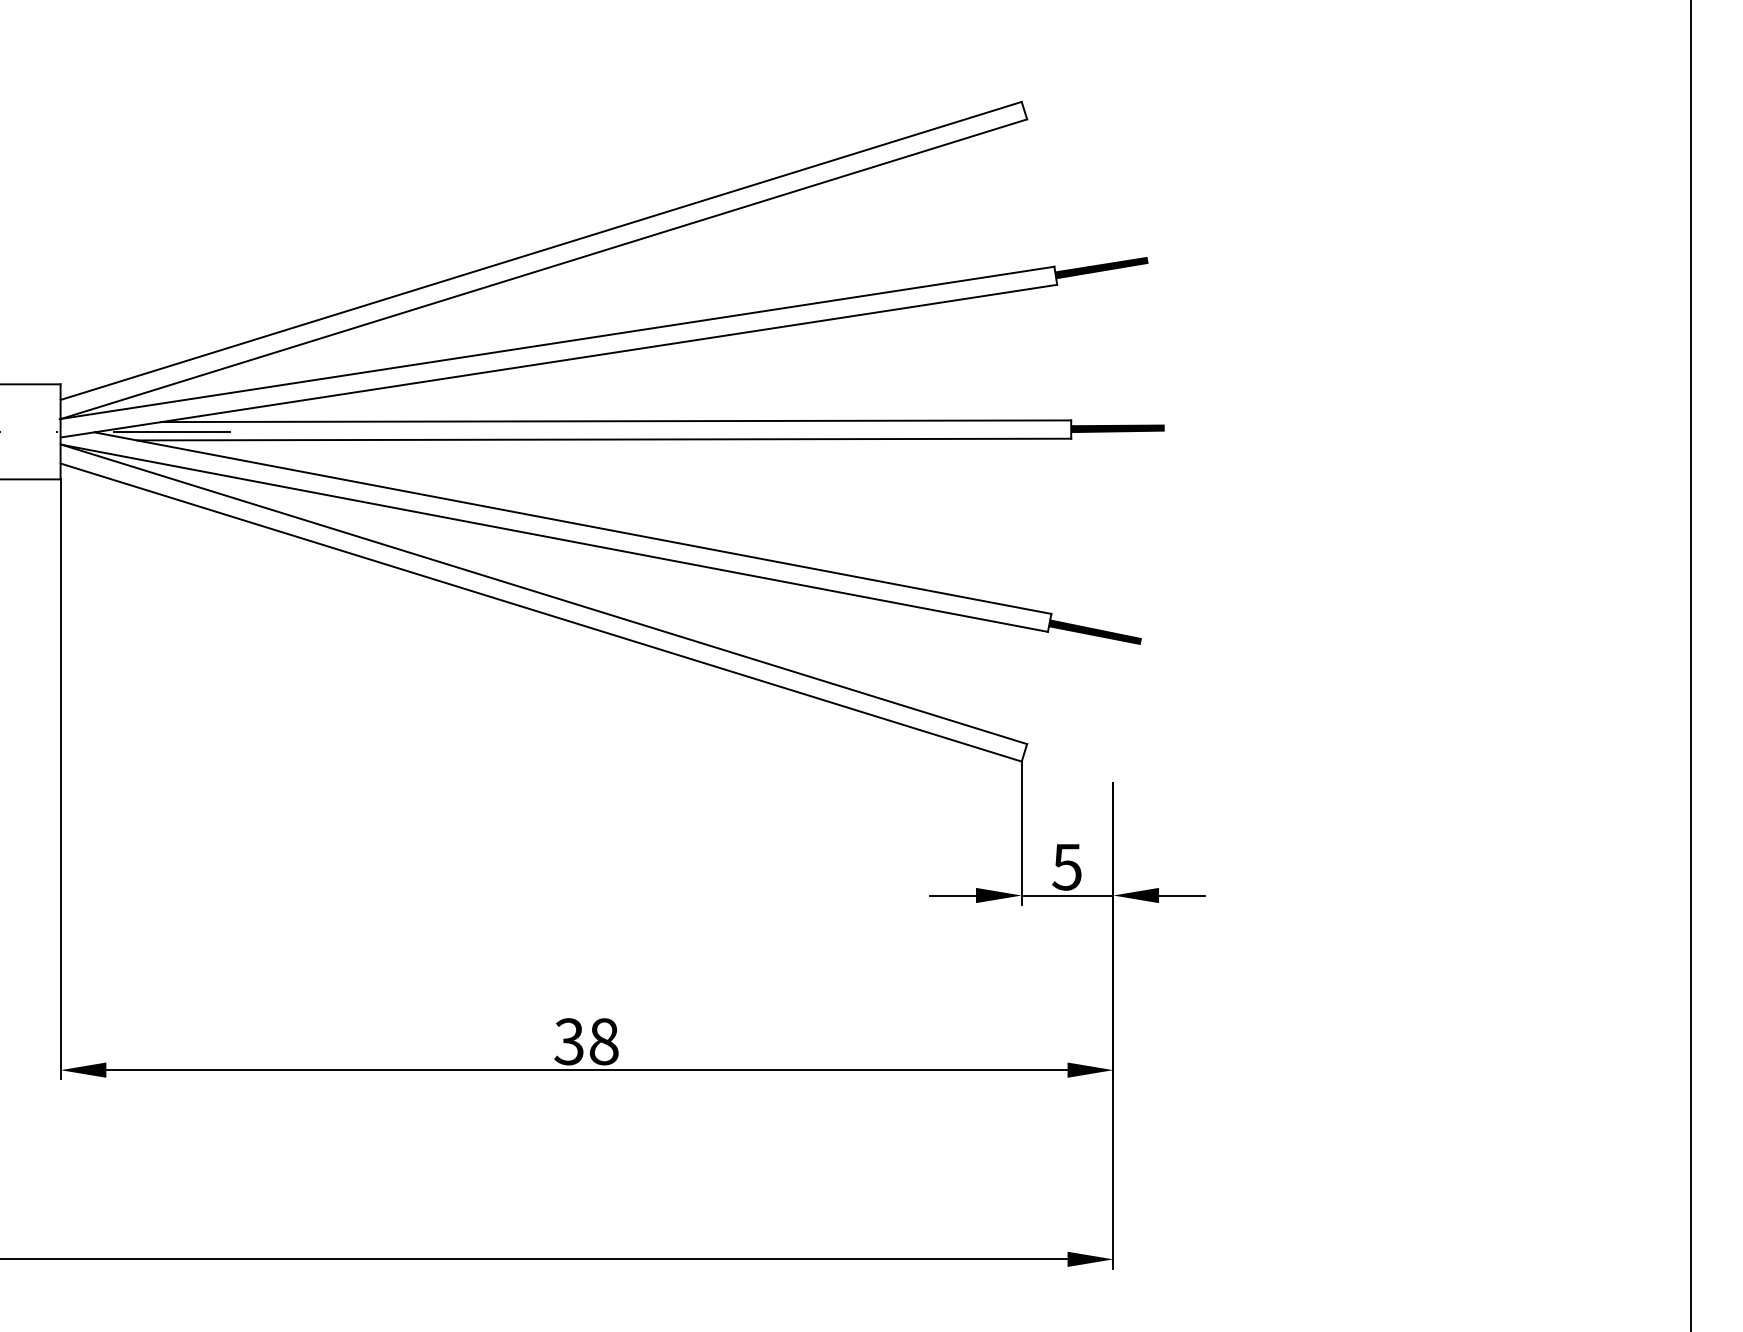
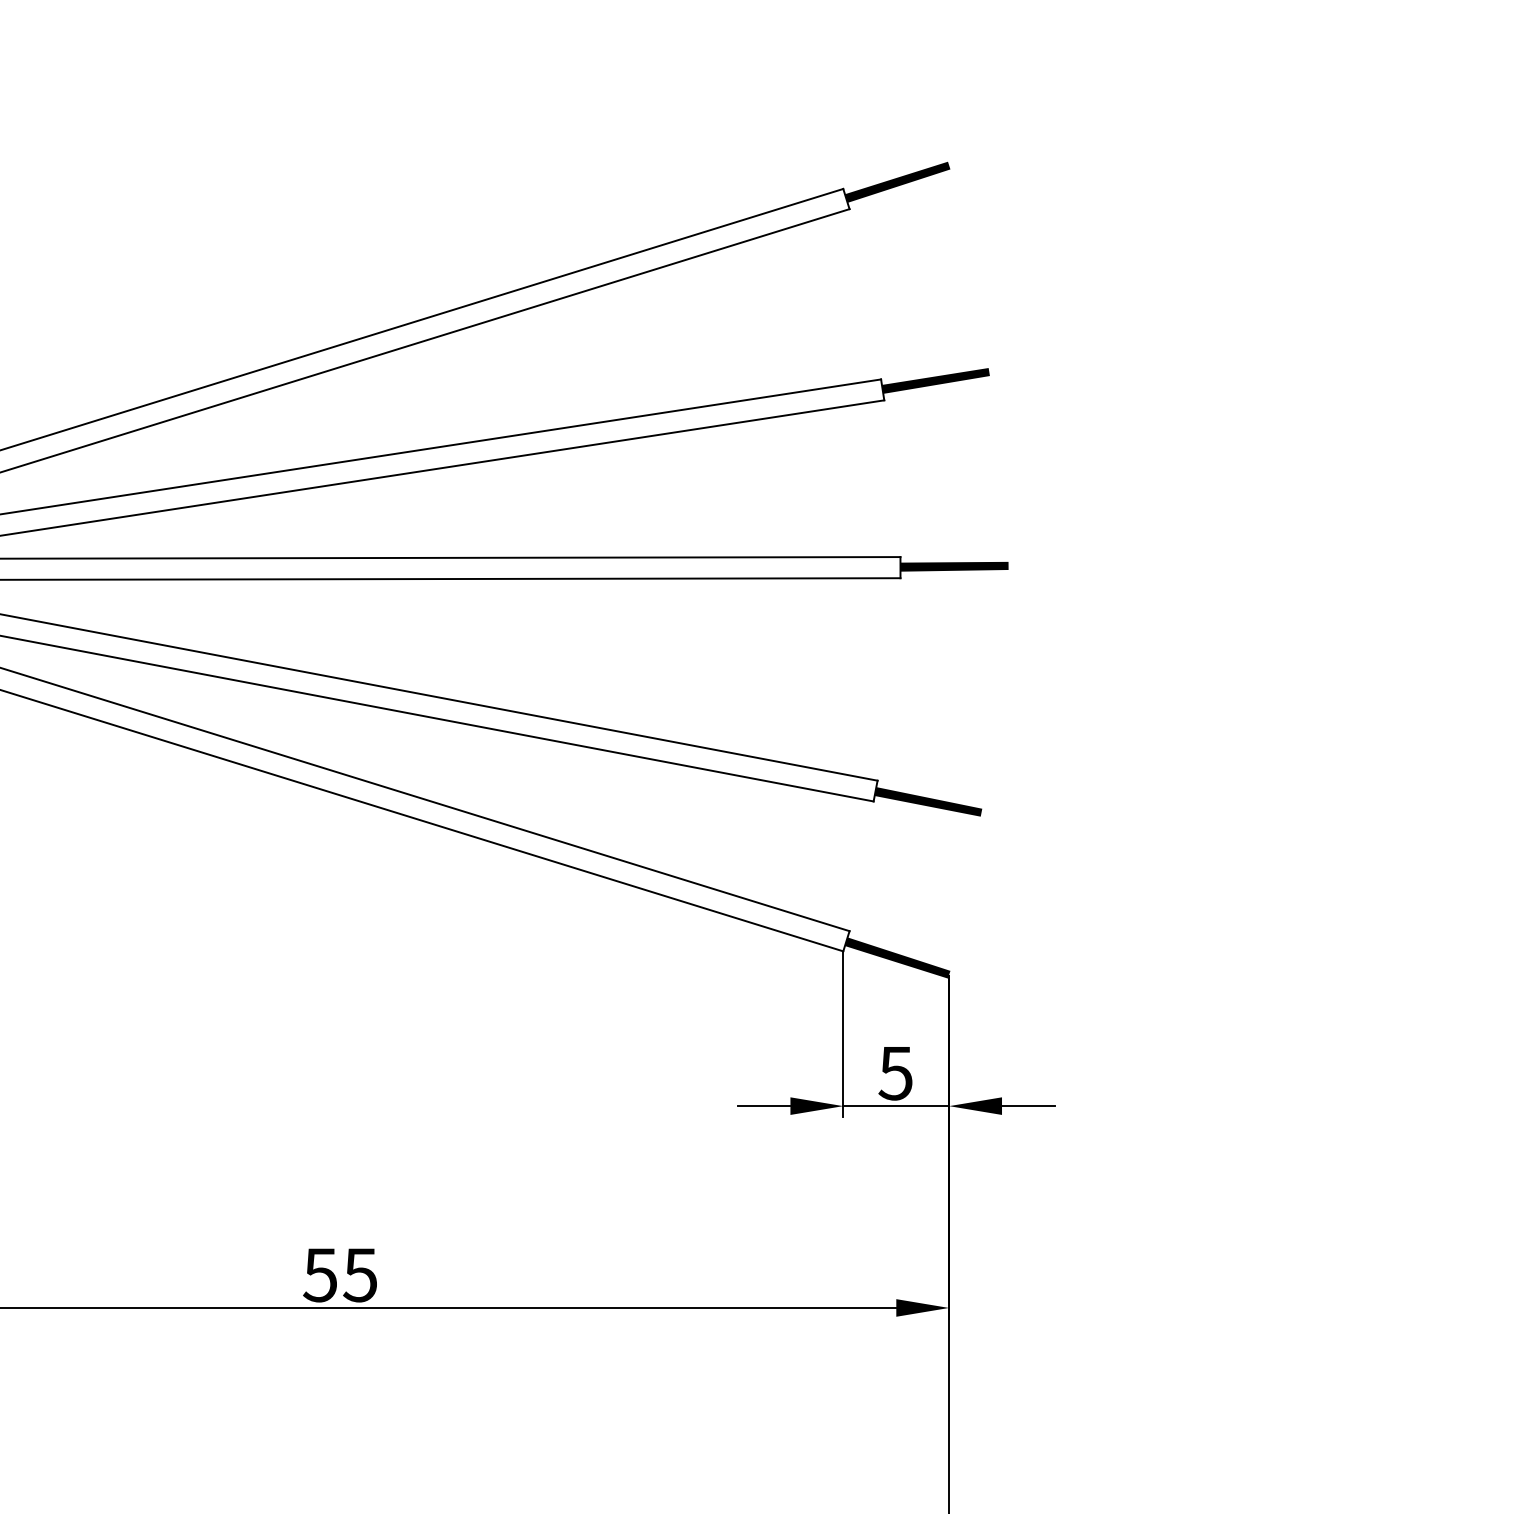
fill: (1068, 95) -> (897, 181), added
fill: (1068, 767) -> (897, 958), added
text: (586, 1041) -> (340, 1274), 38 -> 55

